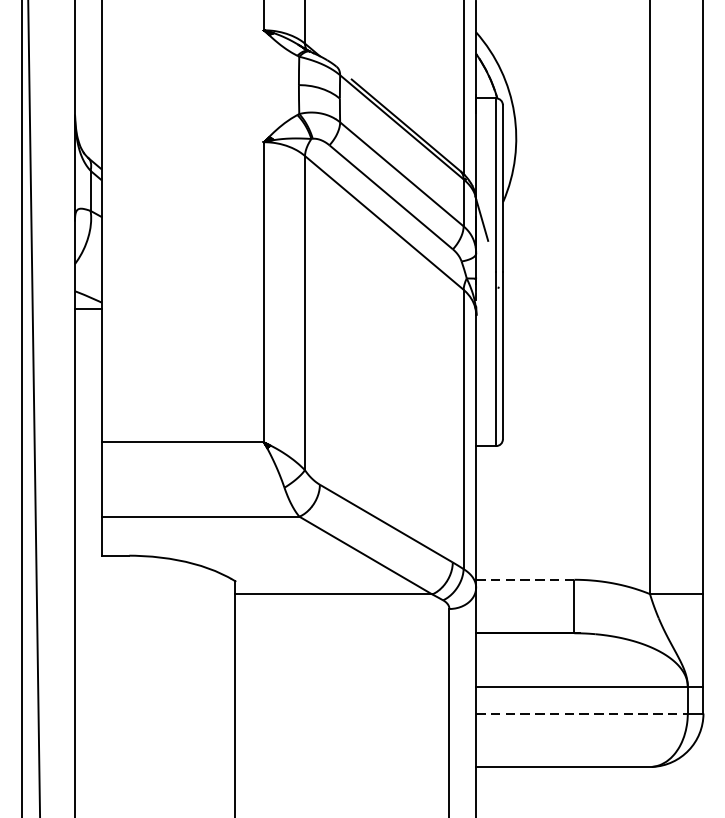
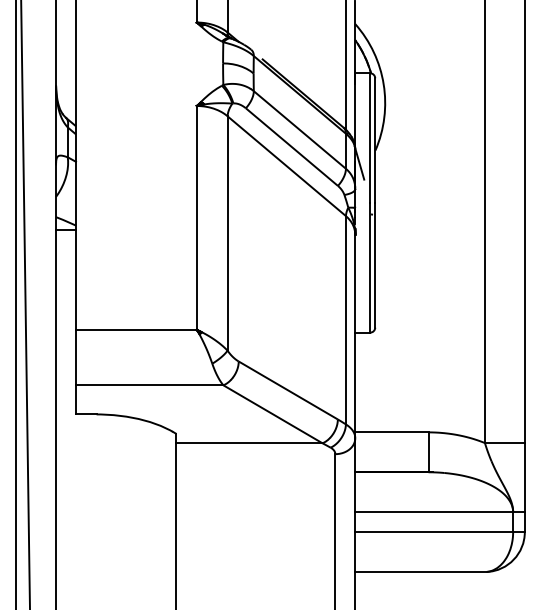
line: (524, 579) -> (391, 432), dashed -> solid
line: (582, 714) -> (434, 532), dashed -> solid

